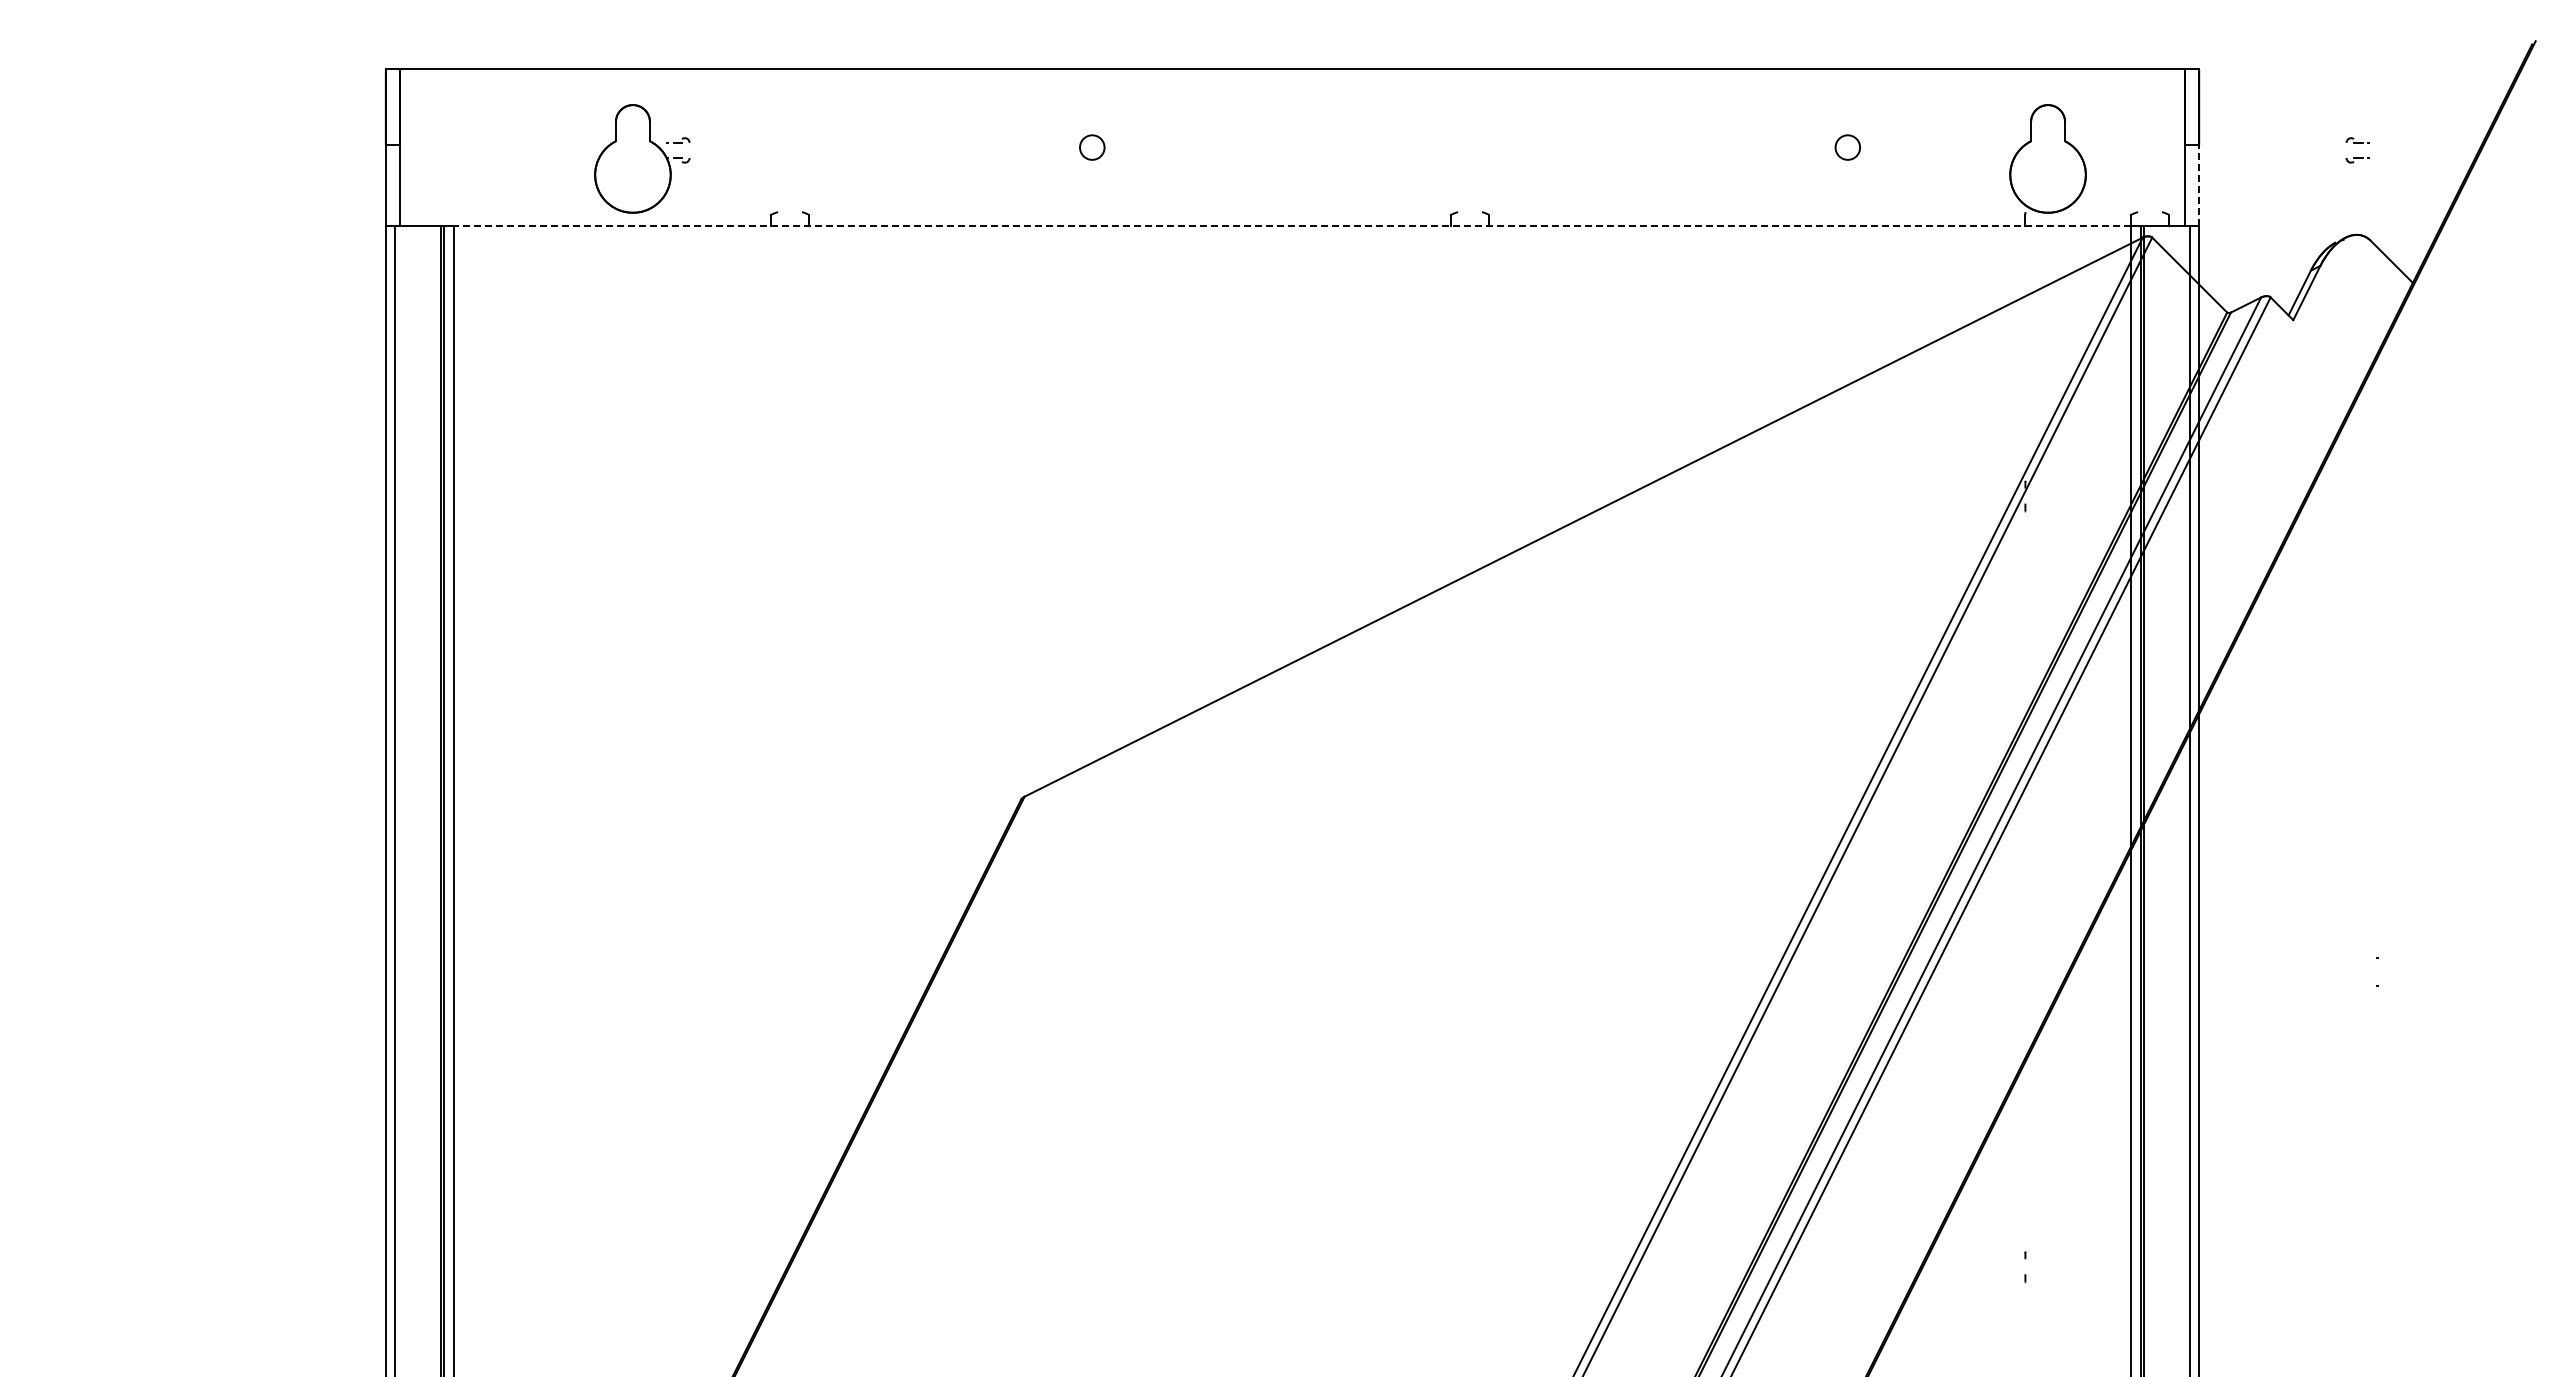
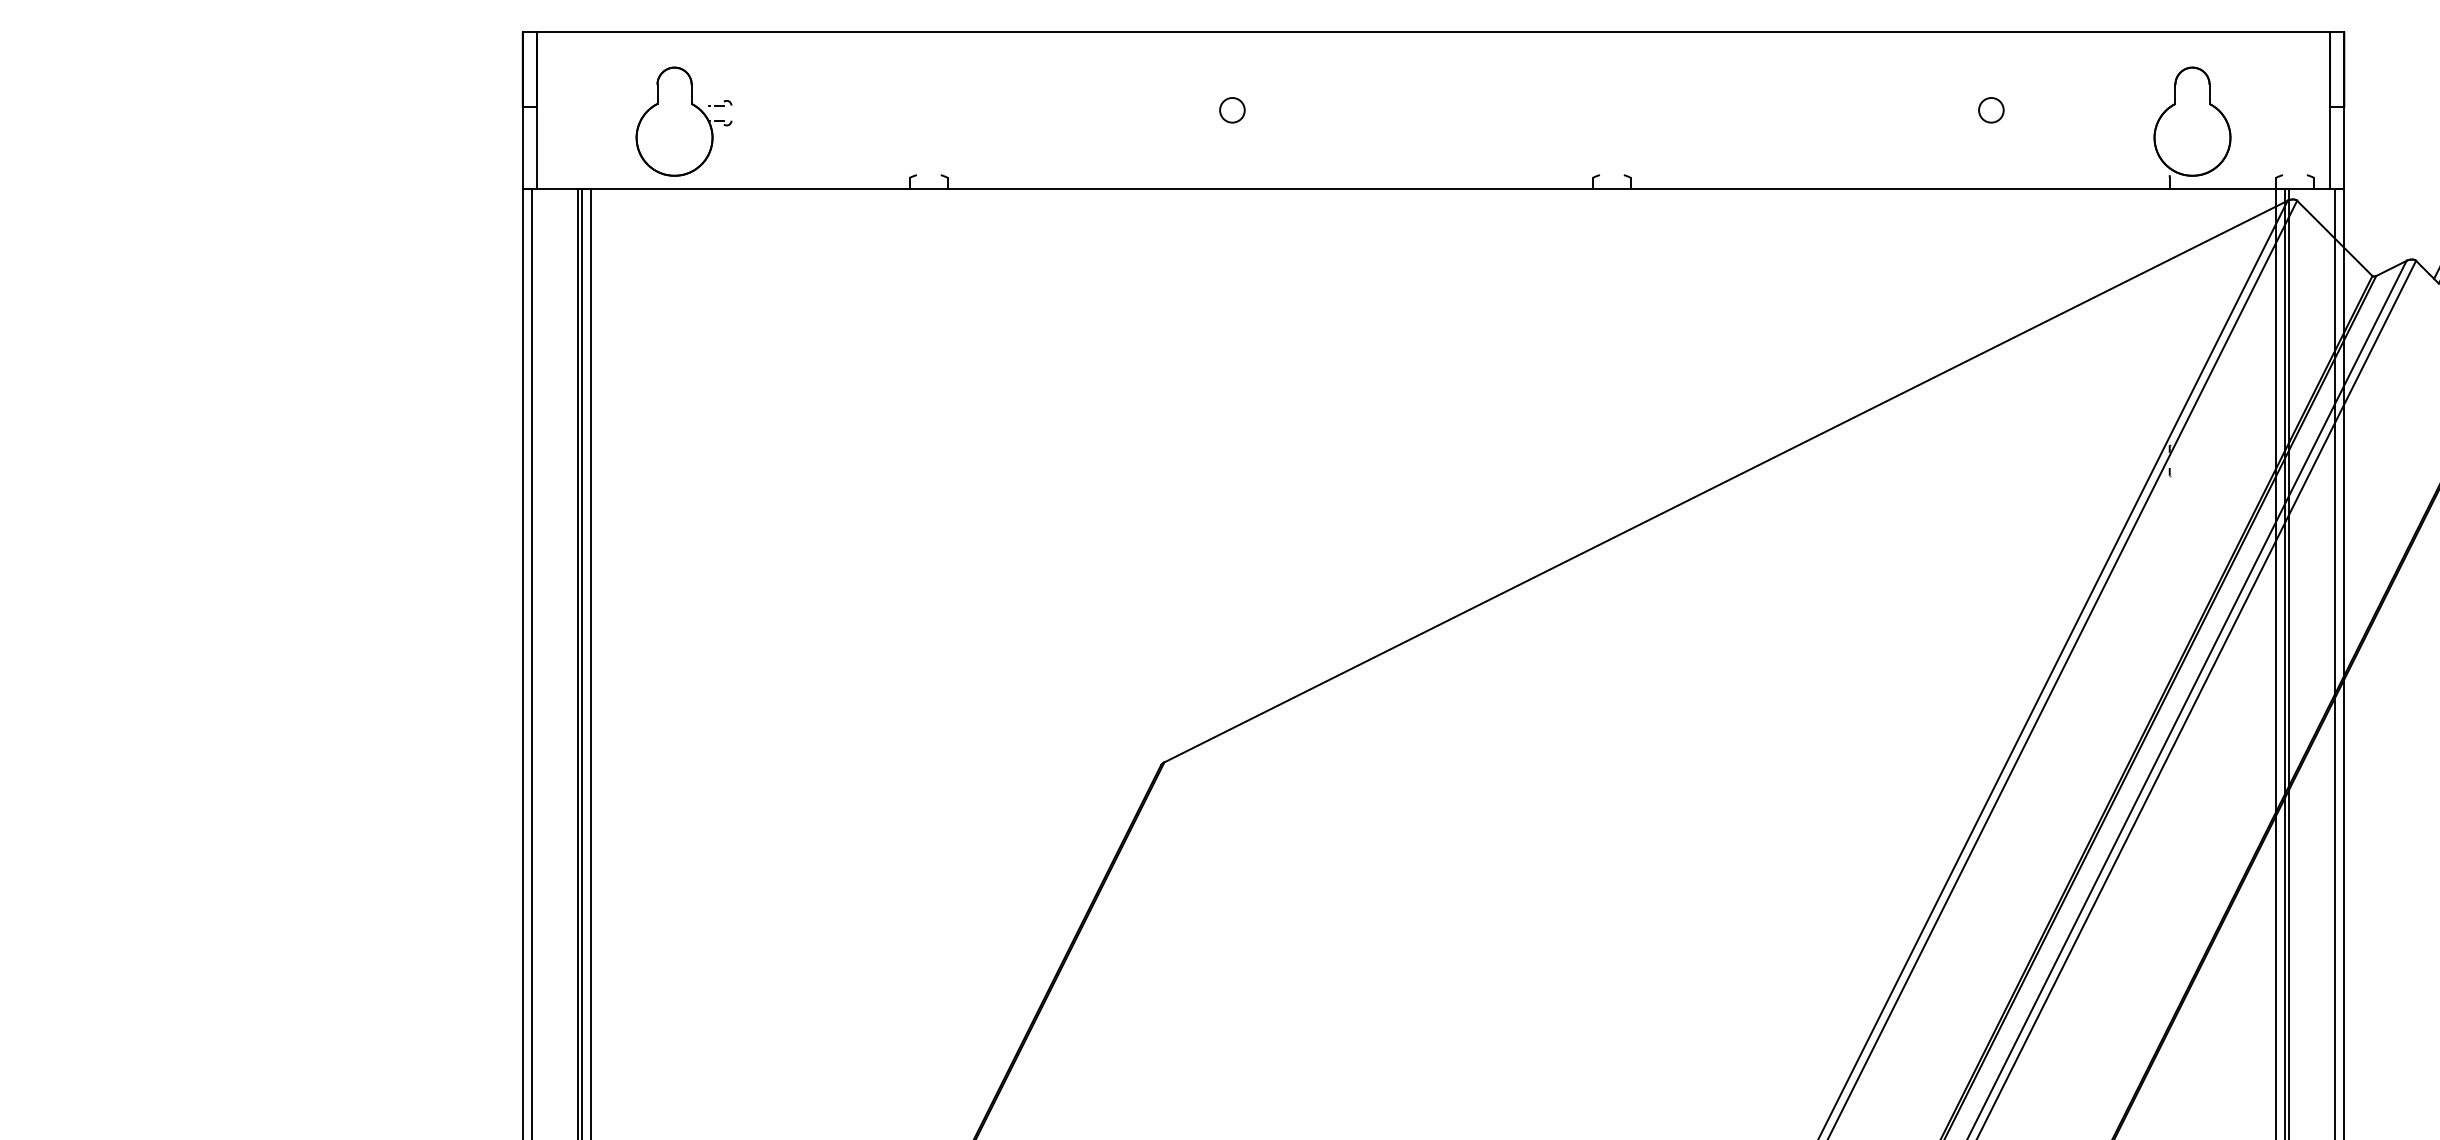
part: (642, 158) -> (684, 121), moved
line: (2199, 185) -> (2344, 148), dashed -> solid
line: (1292, 225) -> (1433, 188), dashed -> solid

